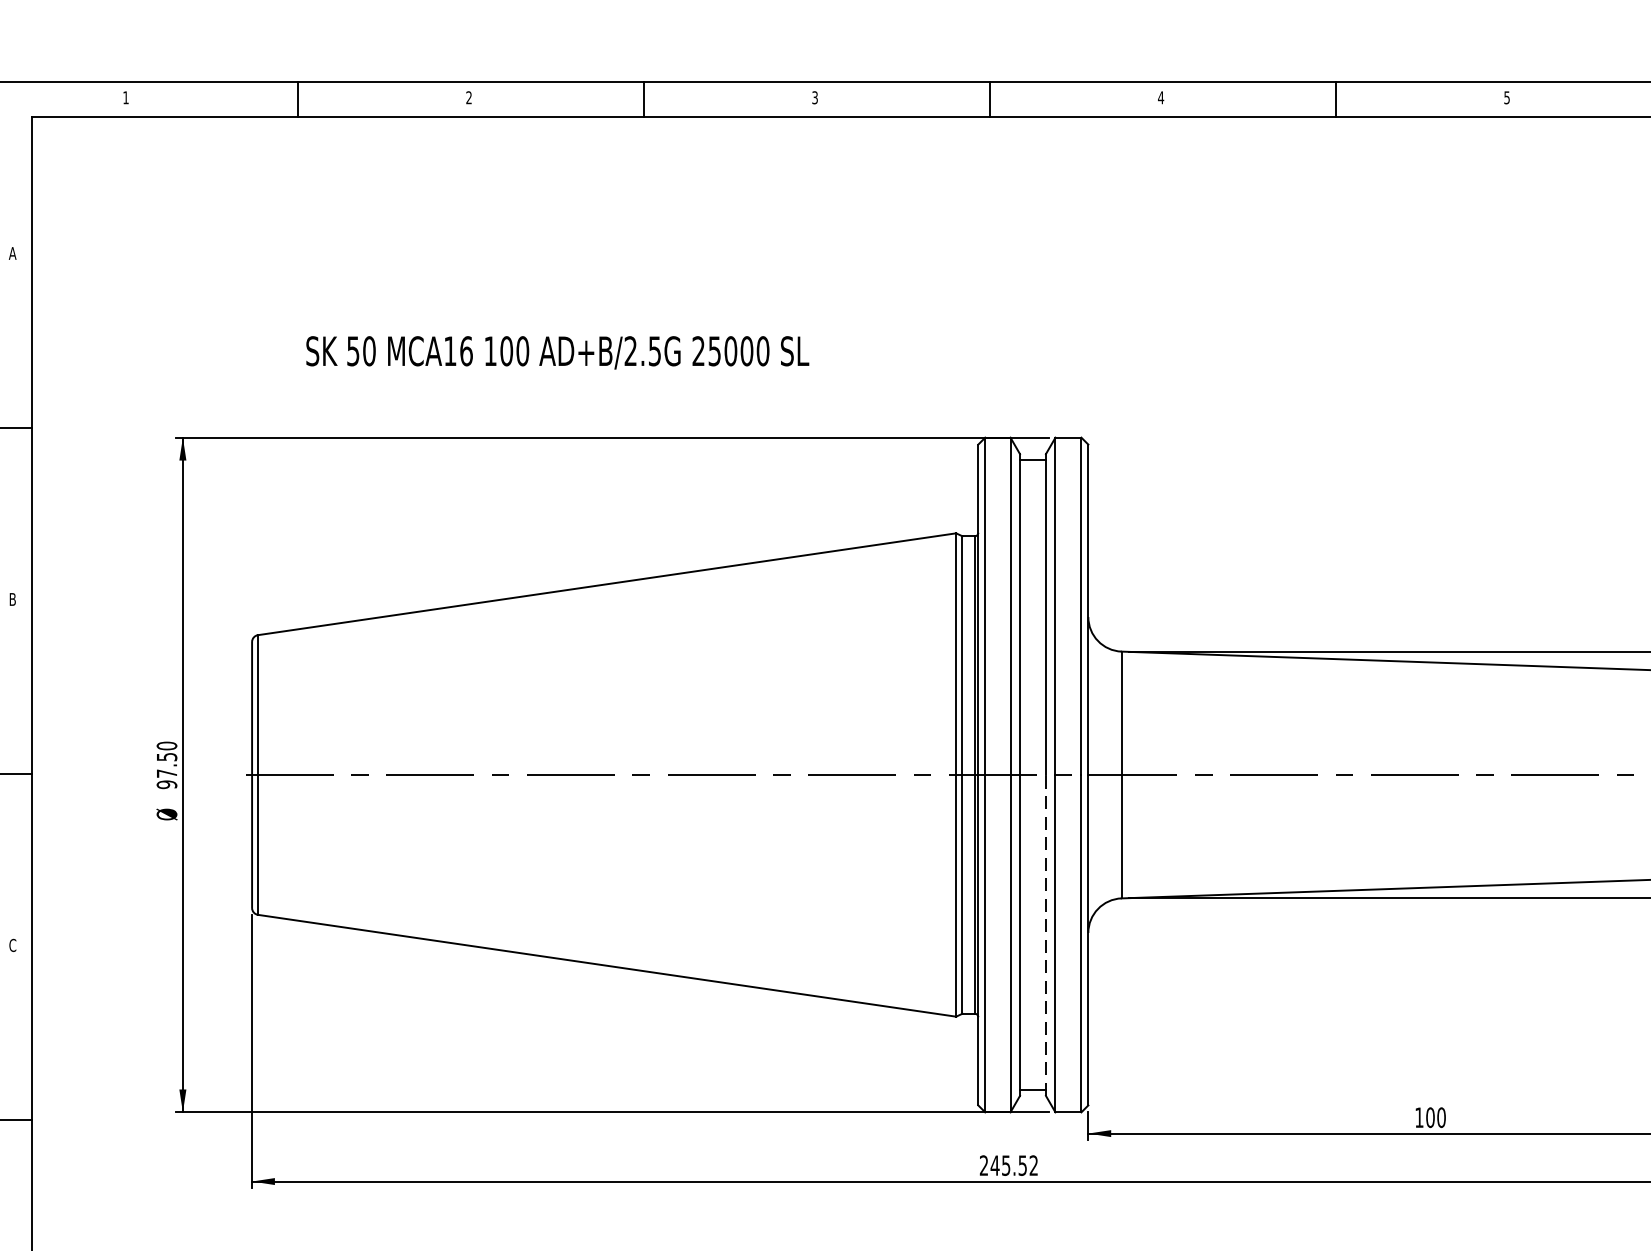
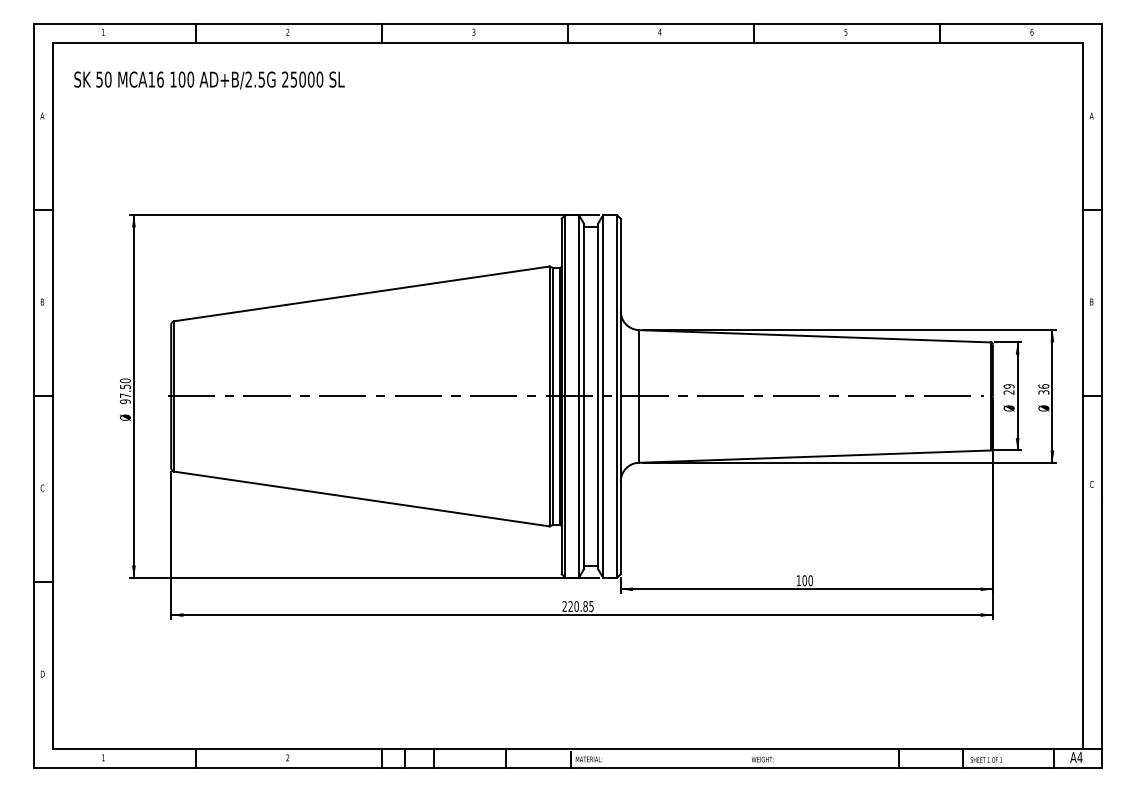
text: (557, 352) -> (209, 80), moved
line: (1046, 935) -> (598, 482), dashed -> solid
text: (1013, 1165) -> (580, 606), 245.52 -> 220.85

